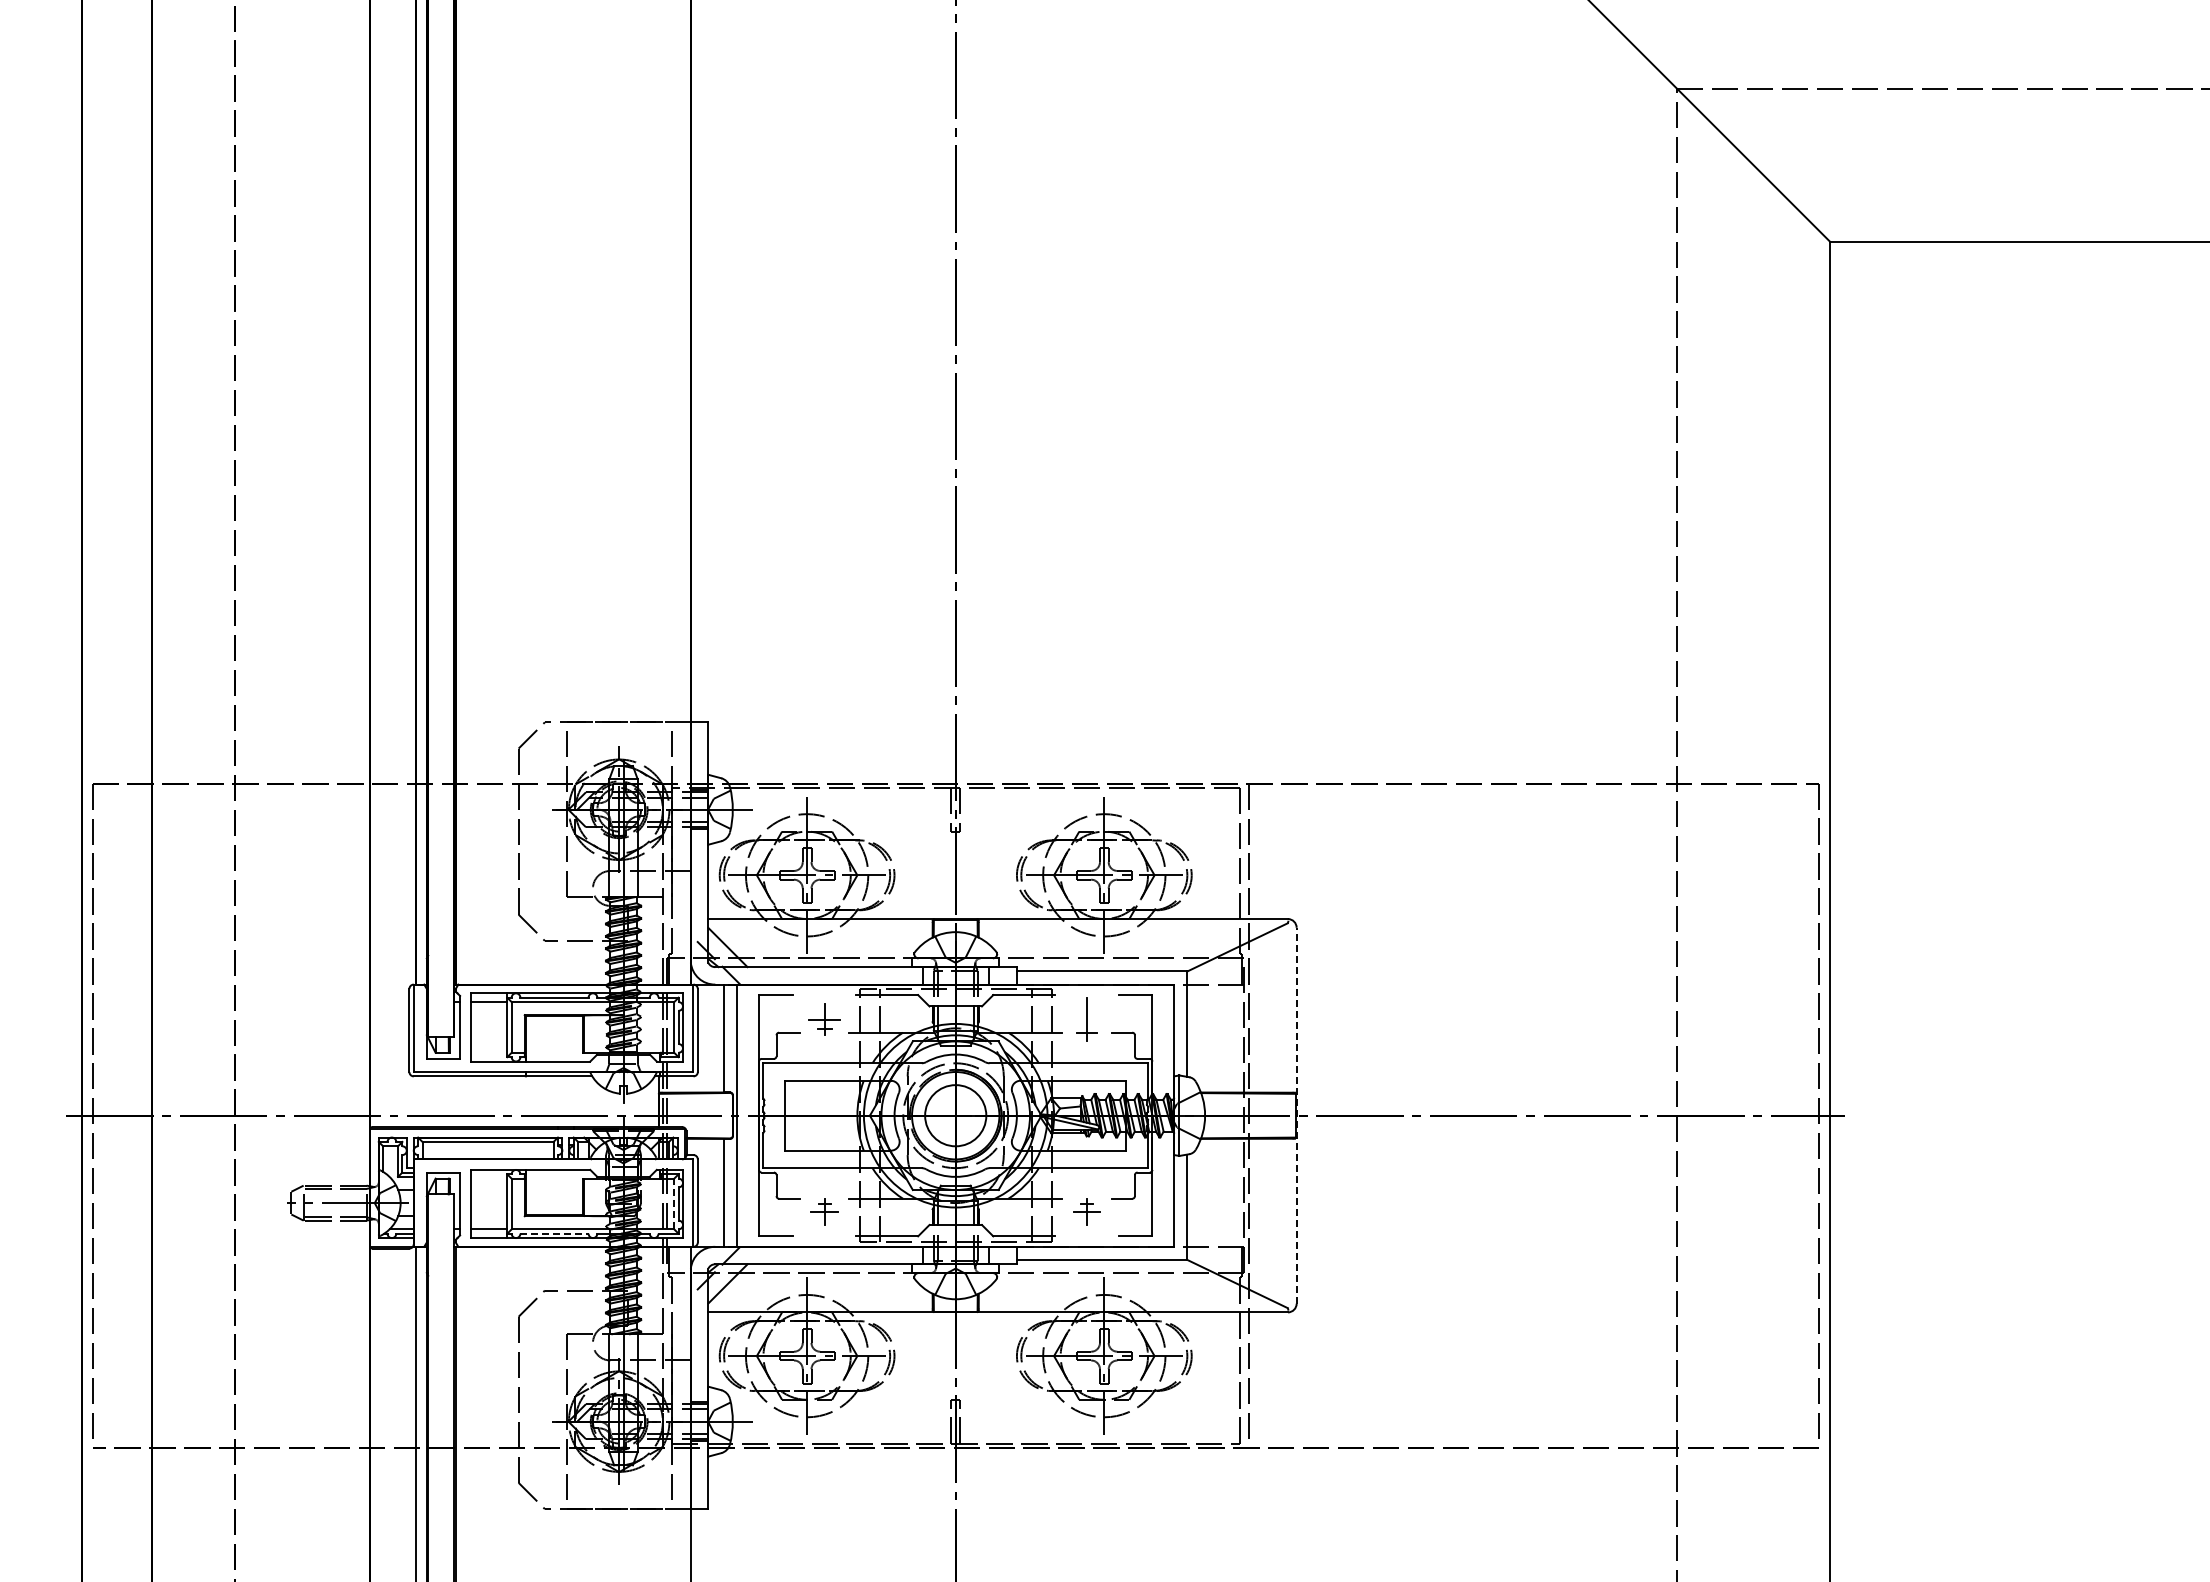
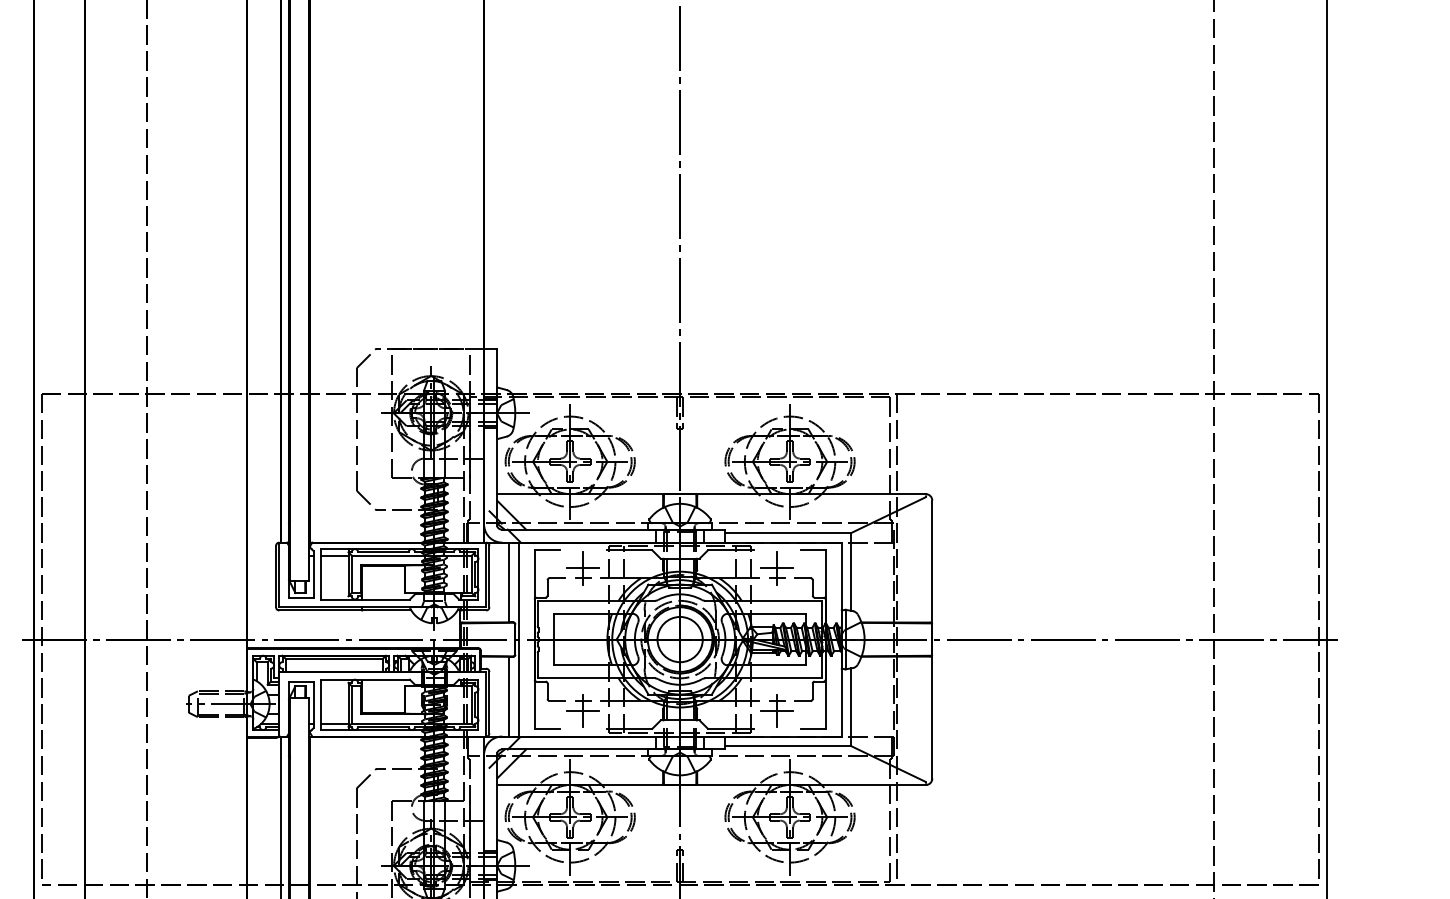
part: (824, 1019) -> (583, 568), size x1.43
line: (1086, 1019) -> (776, 568), added
line: (1296, 1115) -> (932, 639), dashed -> solid
line: (674, 1203) -> (472, 704), dashed -> solid
part: (824, 1211) -> (583, 710), size x1.67
part: (1086, 1211) -> (776, 710), size x1.67
line: (554, 1233) -> (383, 726), dashed -> solid

